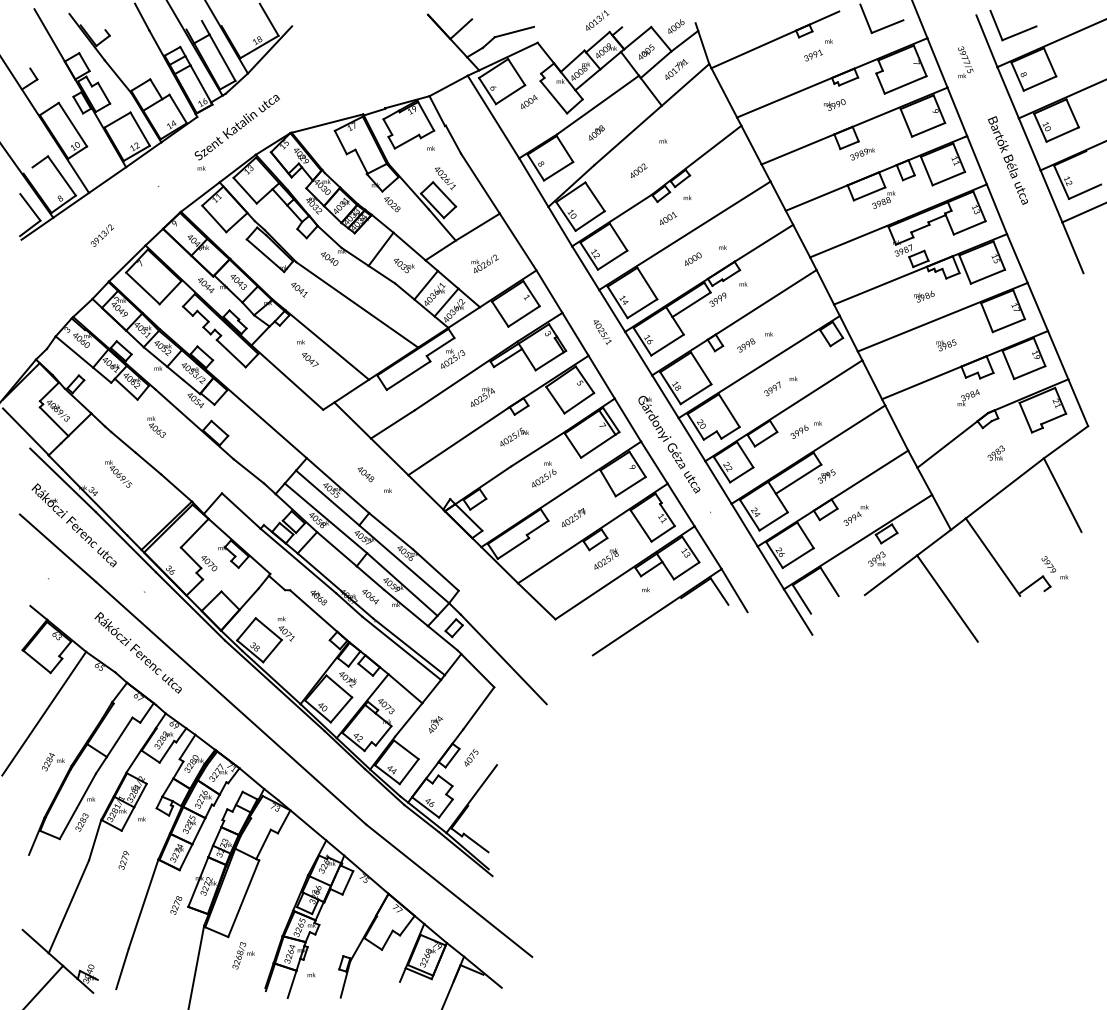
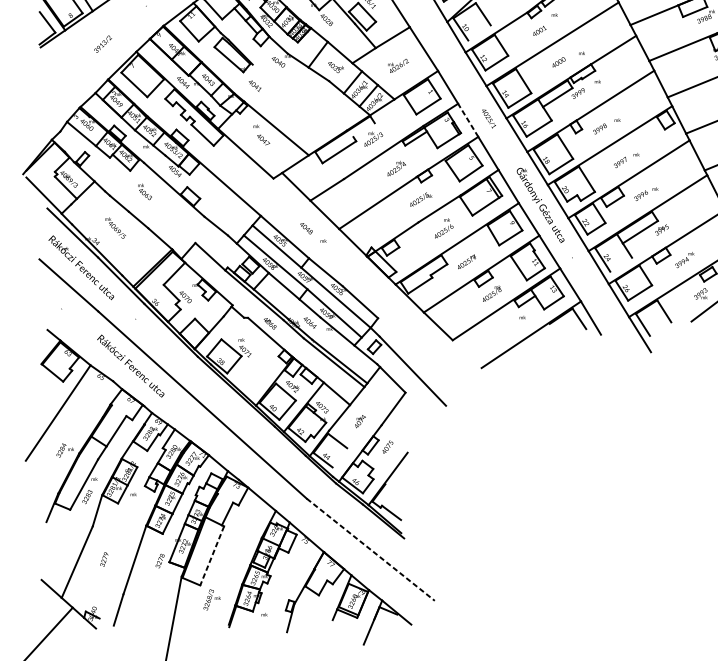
line: (589, 220) -> (479, 32), removed
line: (357, 304) -> (299, 97), removed
line: (575, 333) -> (468, 119), solid -> dashed
line: (440, 347) -> (364, 130), removed
line: (773, 521) -> (621, 264), removed
line: (408, 771) -> (339, 457), removed
text: (123, 860) -> (103, 559), moved
line: (449, 891) -> (370, 550), solid -> dashed
line: (243, 899) -> (212, 556), solid -> dashed
line: (291, 984) -> (249, 622), removed

